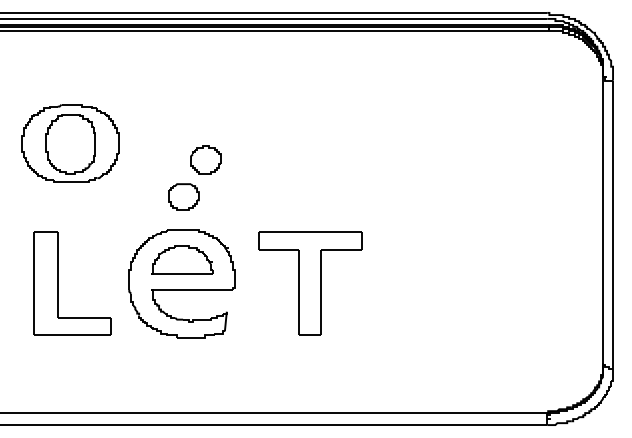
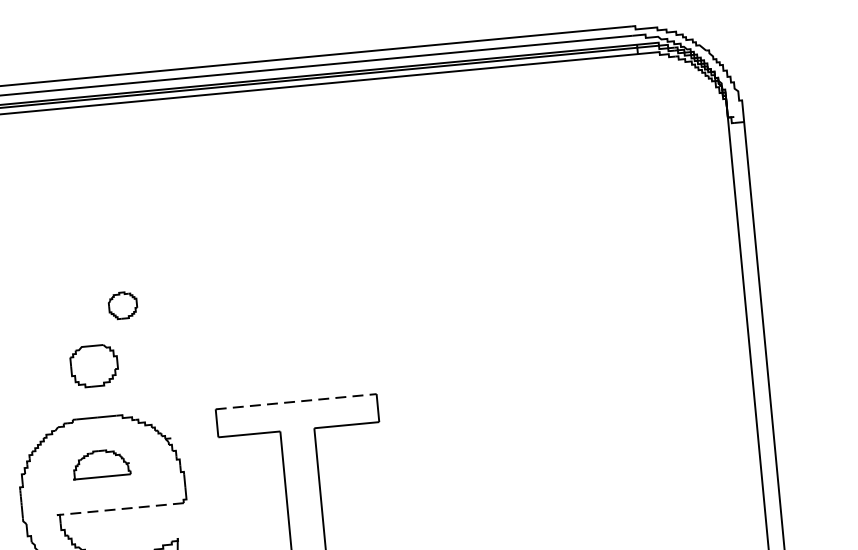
part: (205, 159) -> (122, 304), size x0.6
line: (310, 231) -> (296, 400), solid -> dashed
part: (182, 259) -> (101, 463), size x0.6
line: (191, 289) -> (119, 508), solid -> dashed

